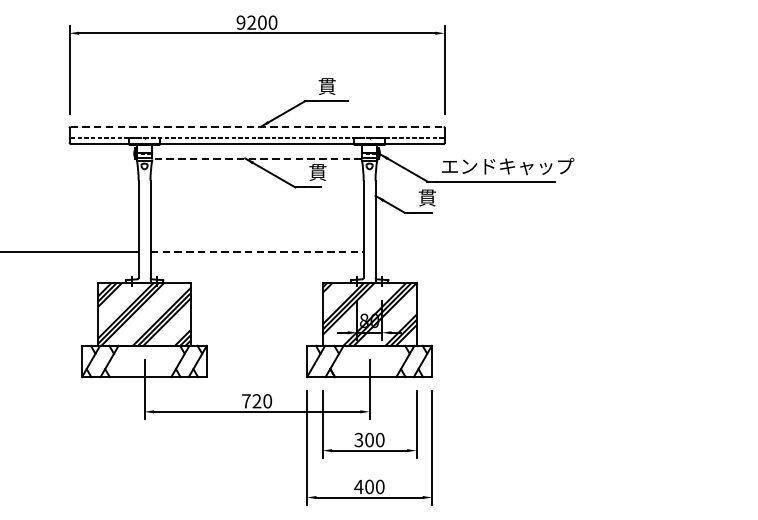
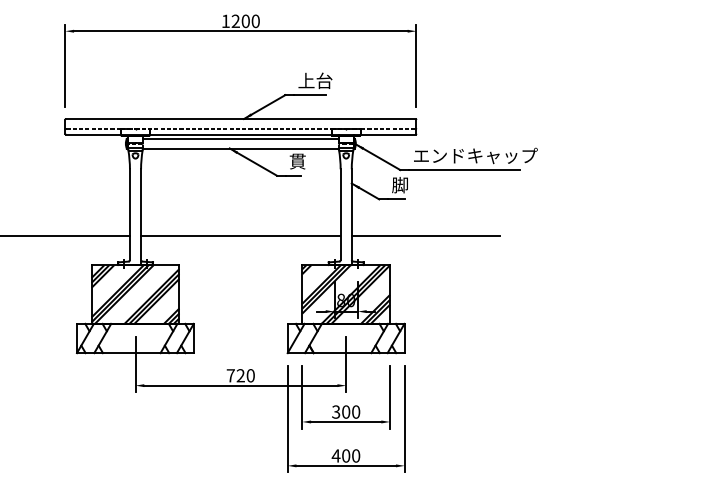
text: (240, 22) -> (225, 21), 9200 -> 1200
text: (336, 85) -> (315, 80), 貫 -> 上台
line: (256, 127) -> (240, 119), dashed -> solid
line: (256, 147) -> (240, 138), added
line: (256, 158) -> (240, 148), dashed -> solid
text: (427, 198) -> (400, 185), 貫 -> 脚
line: (257, 252) -> (241, 236), dashed -> solid
line: (454, 252) -> (425, 236), added

